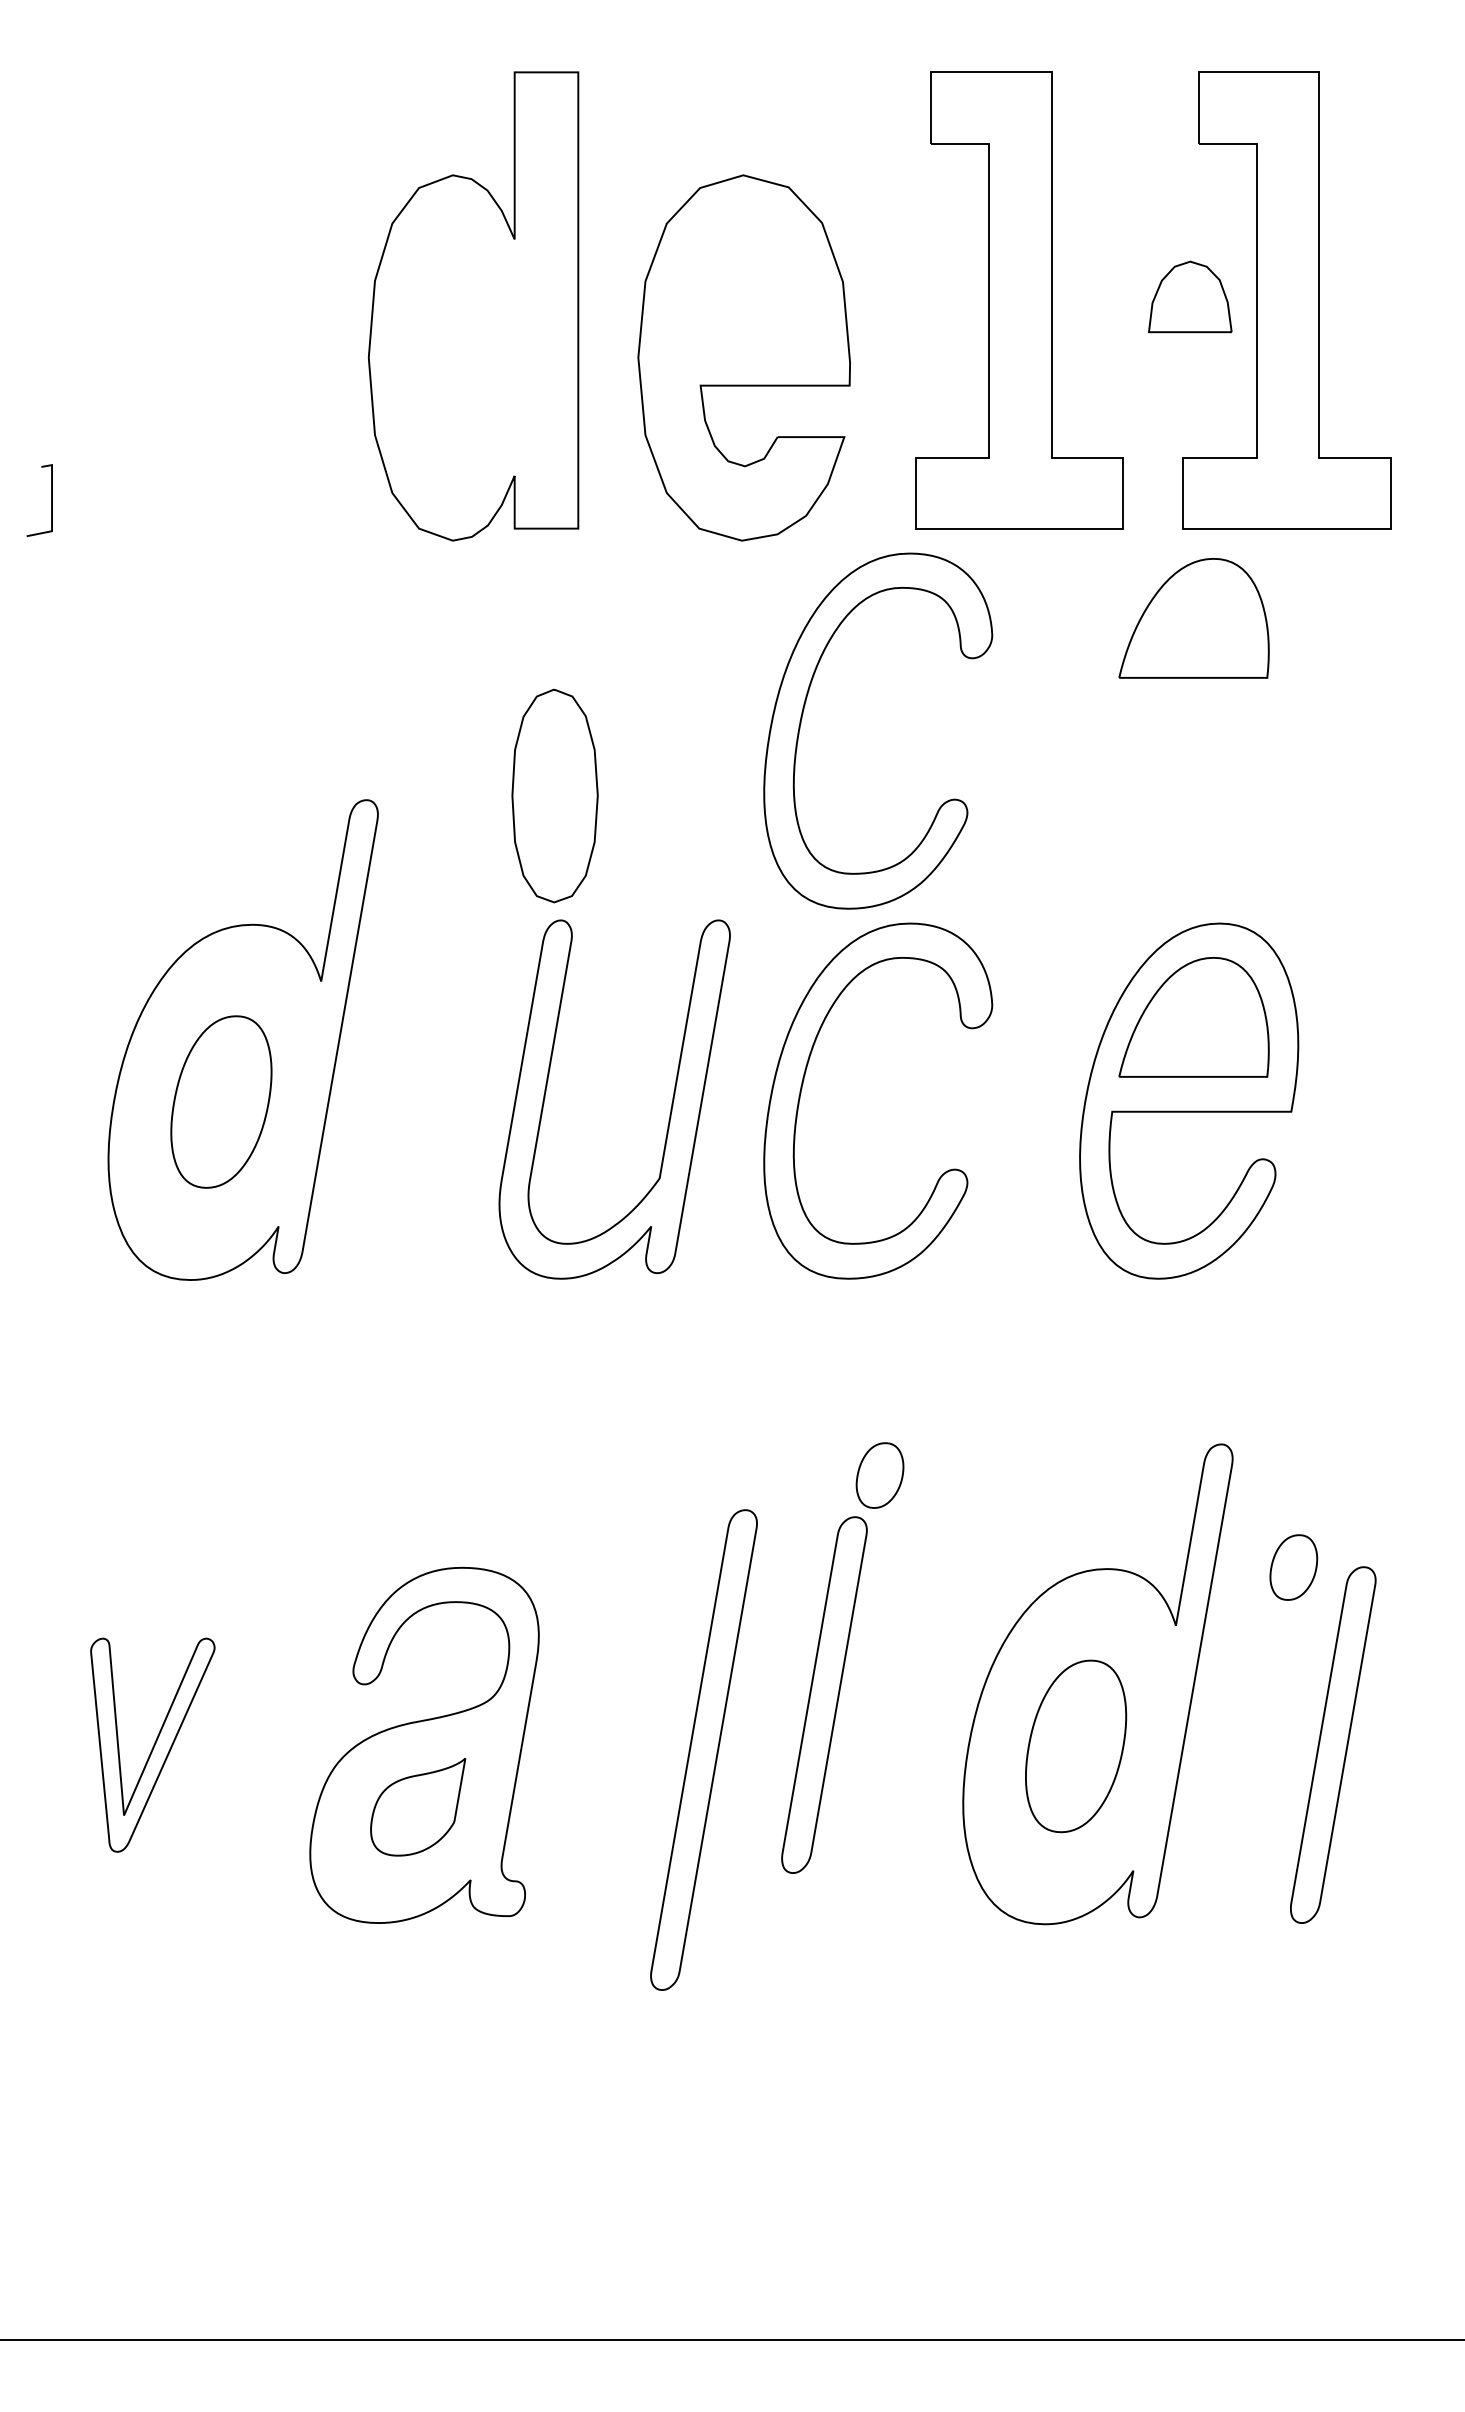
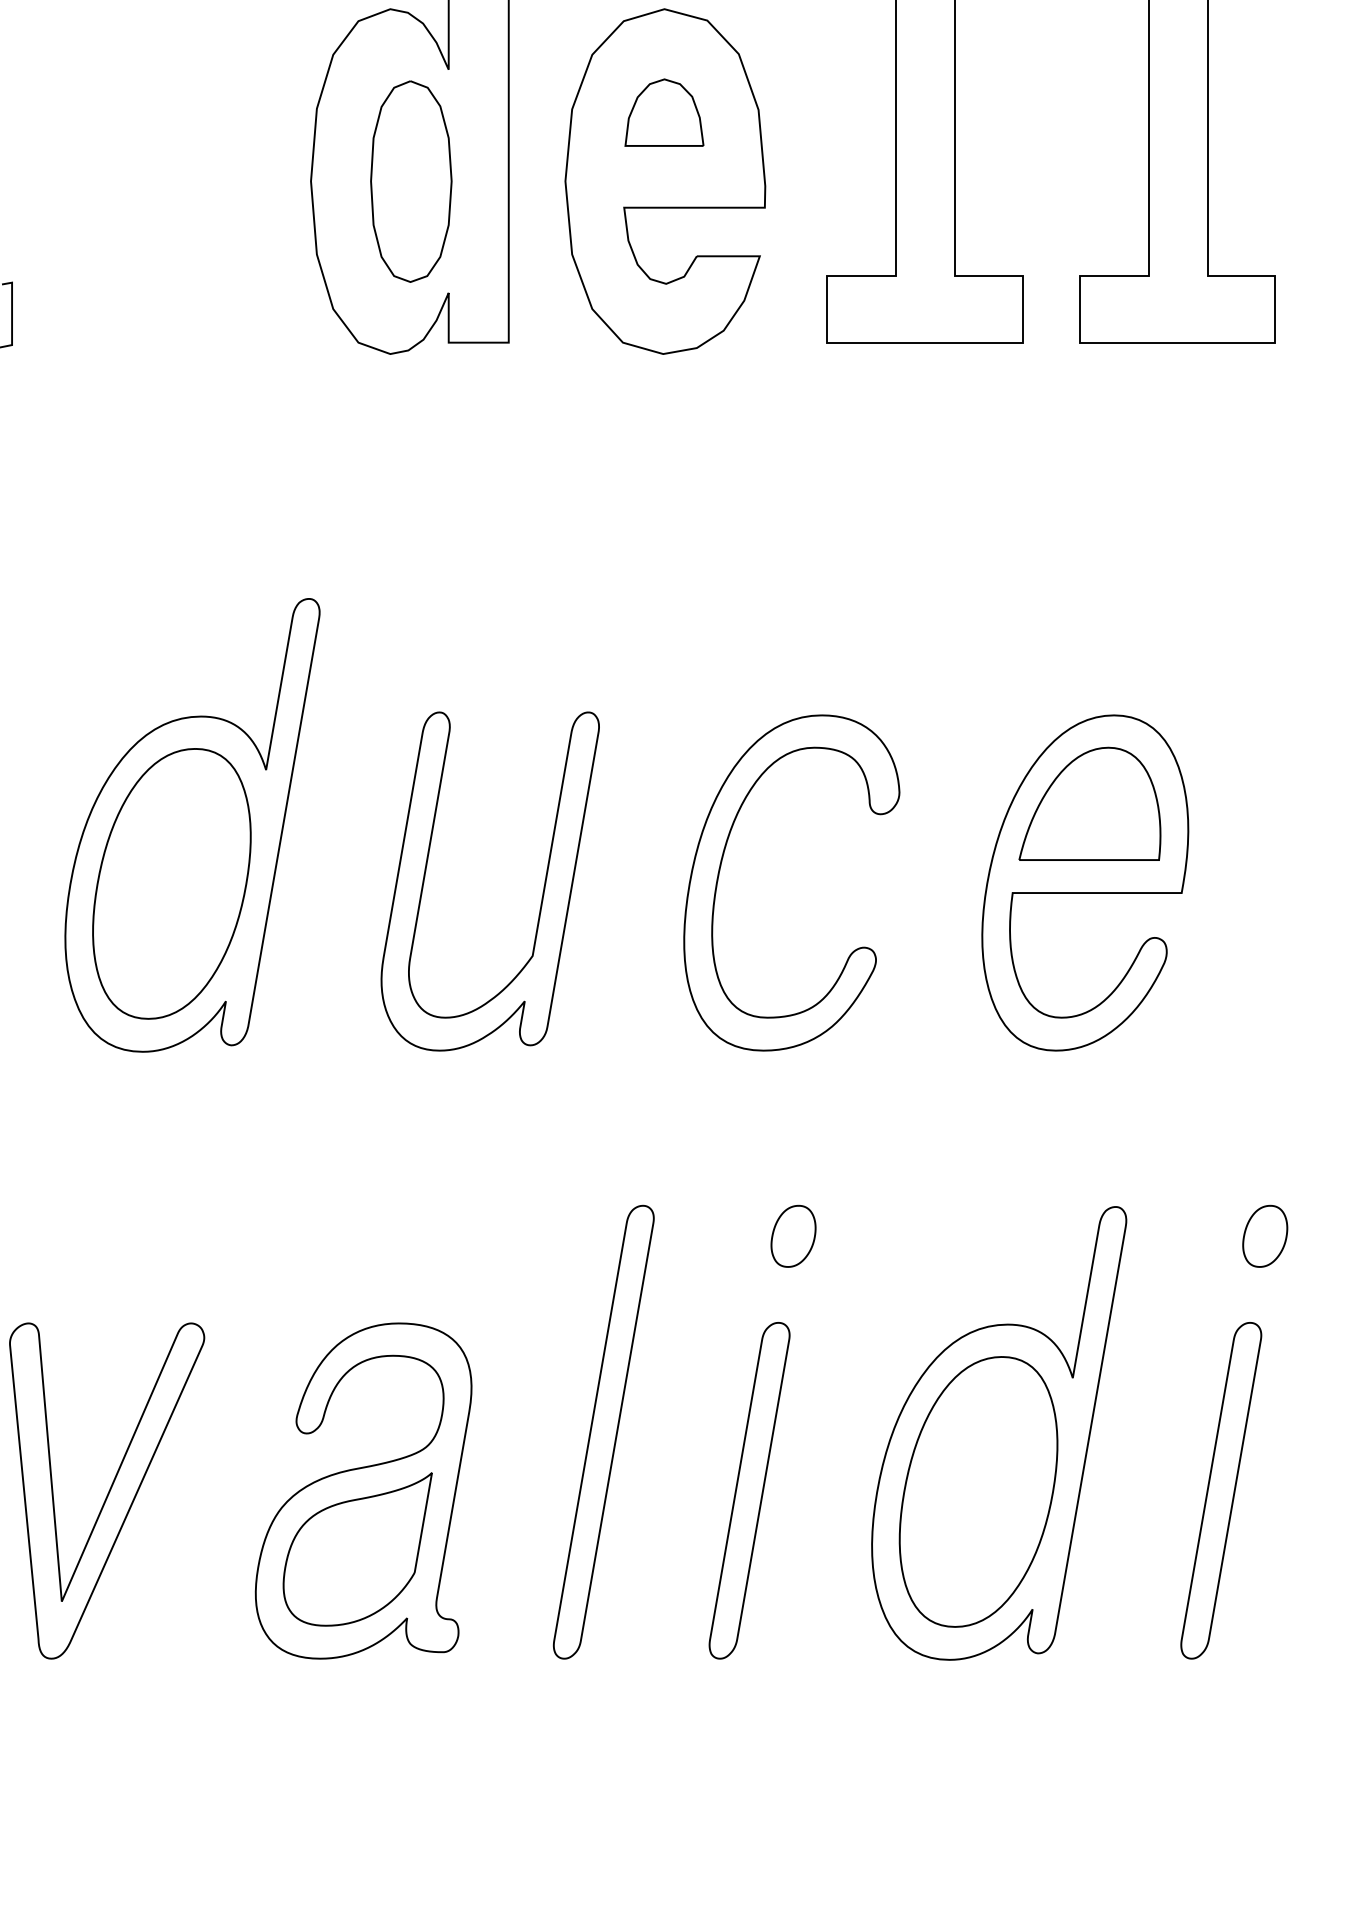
part: (1190, 296) -> (664, 112), moved
part: (1193, 618) -> (1089, 427), removed
part: (803, 714) -> (721, 518), removed
part: (554, 795) -> (410, 181), moved
part: (221, 1101) -> (172, 883), size x1.67
part: (670, 1108) -> (542, 889), moved
part: (1293, 1567) -> (1264, 1236), moved
part: (824, 1694) -> (749, 1490), moved
part: (152, 1744) -> (106, 1490), size x1.67
part: (1075, 1746) -> (978, 1492), size x1.67
part: (703, 1749) -> (603, 1431), moved
part: (417, 1806) -> (357, 1548), size x1.67

